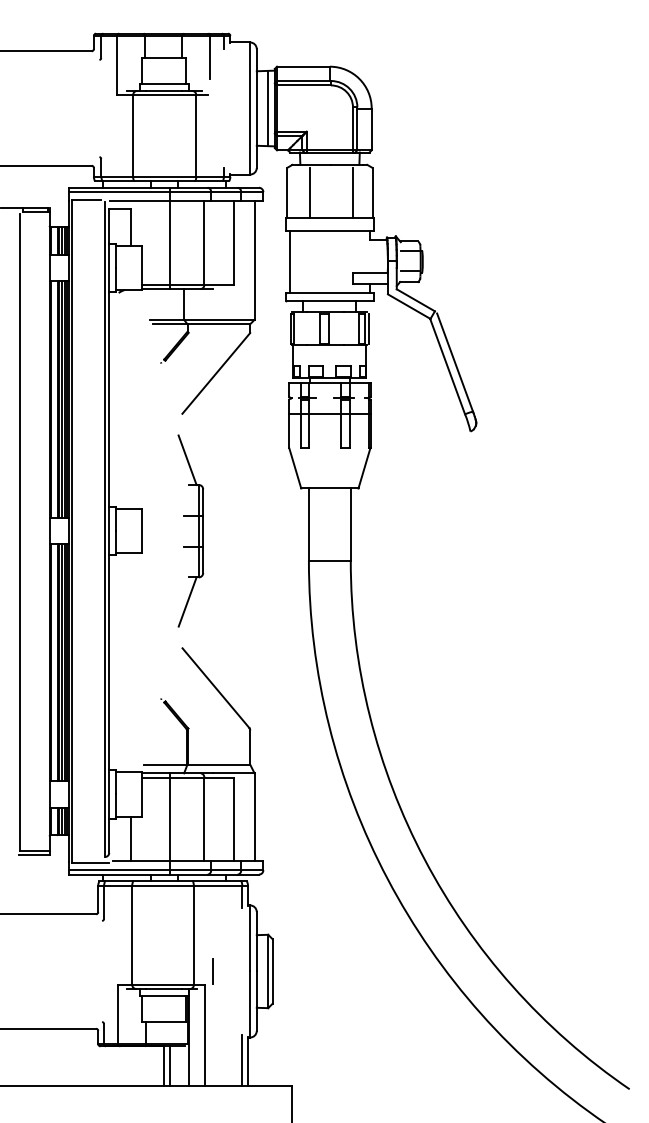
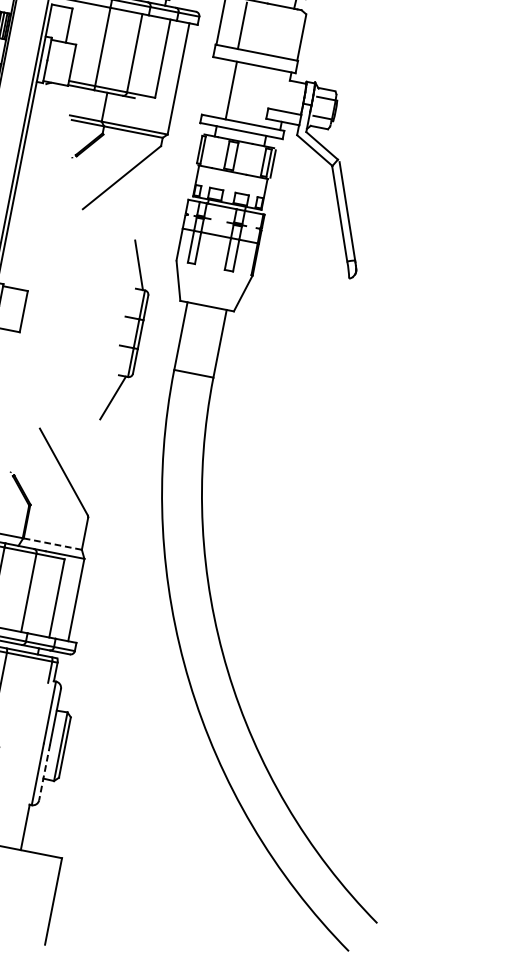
line: (352, 192) -> (282, 33), removed
line: (290, 261) -> (231, 90), moved
part: (198, 530) -> (136, 333), moved
line: (219, 764) -> (53, 544), solid -> dashed
line: (212, 971) -> (8, 736), removed
line: (256, 1001) -> (44, 772), solid -> dashed
line: (242, 1059) -> (20, 824), removed

